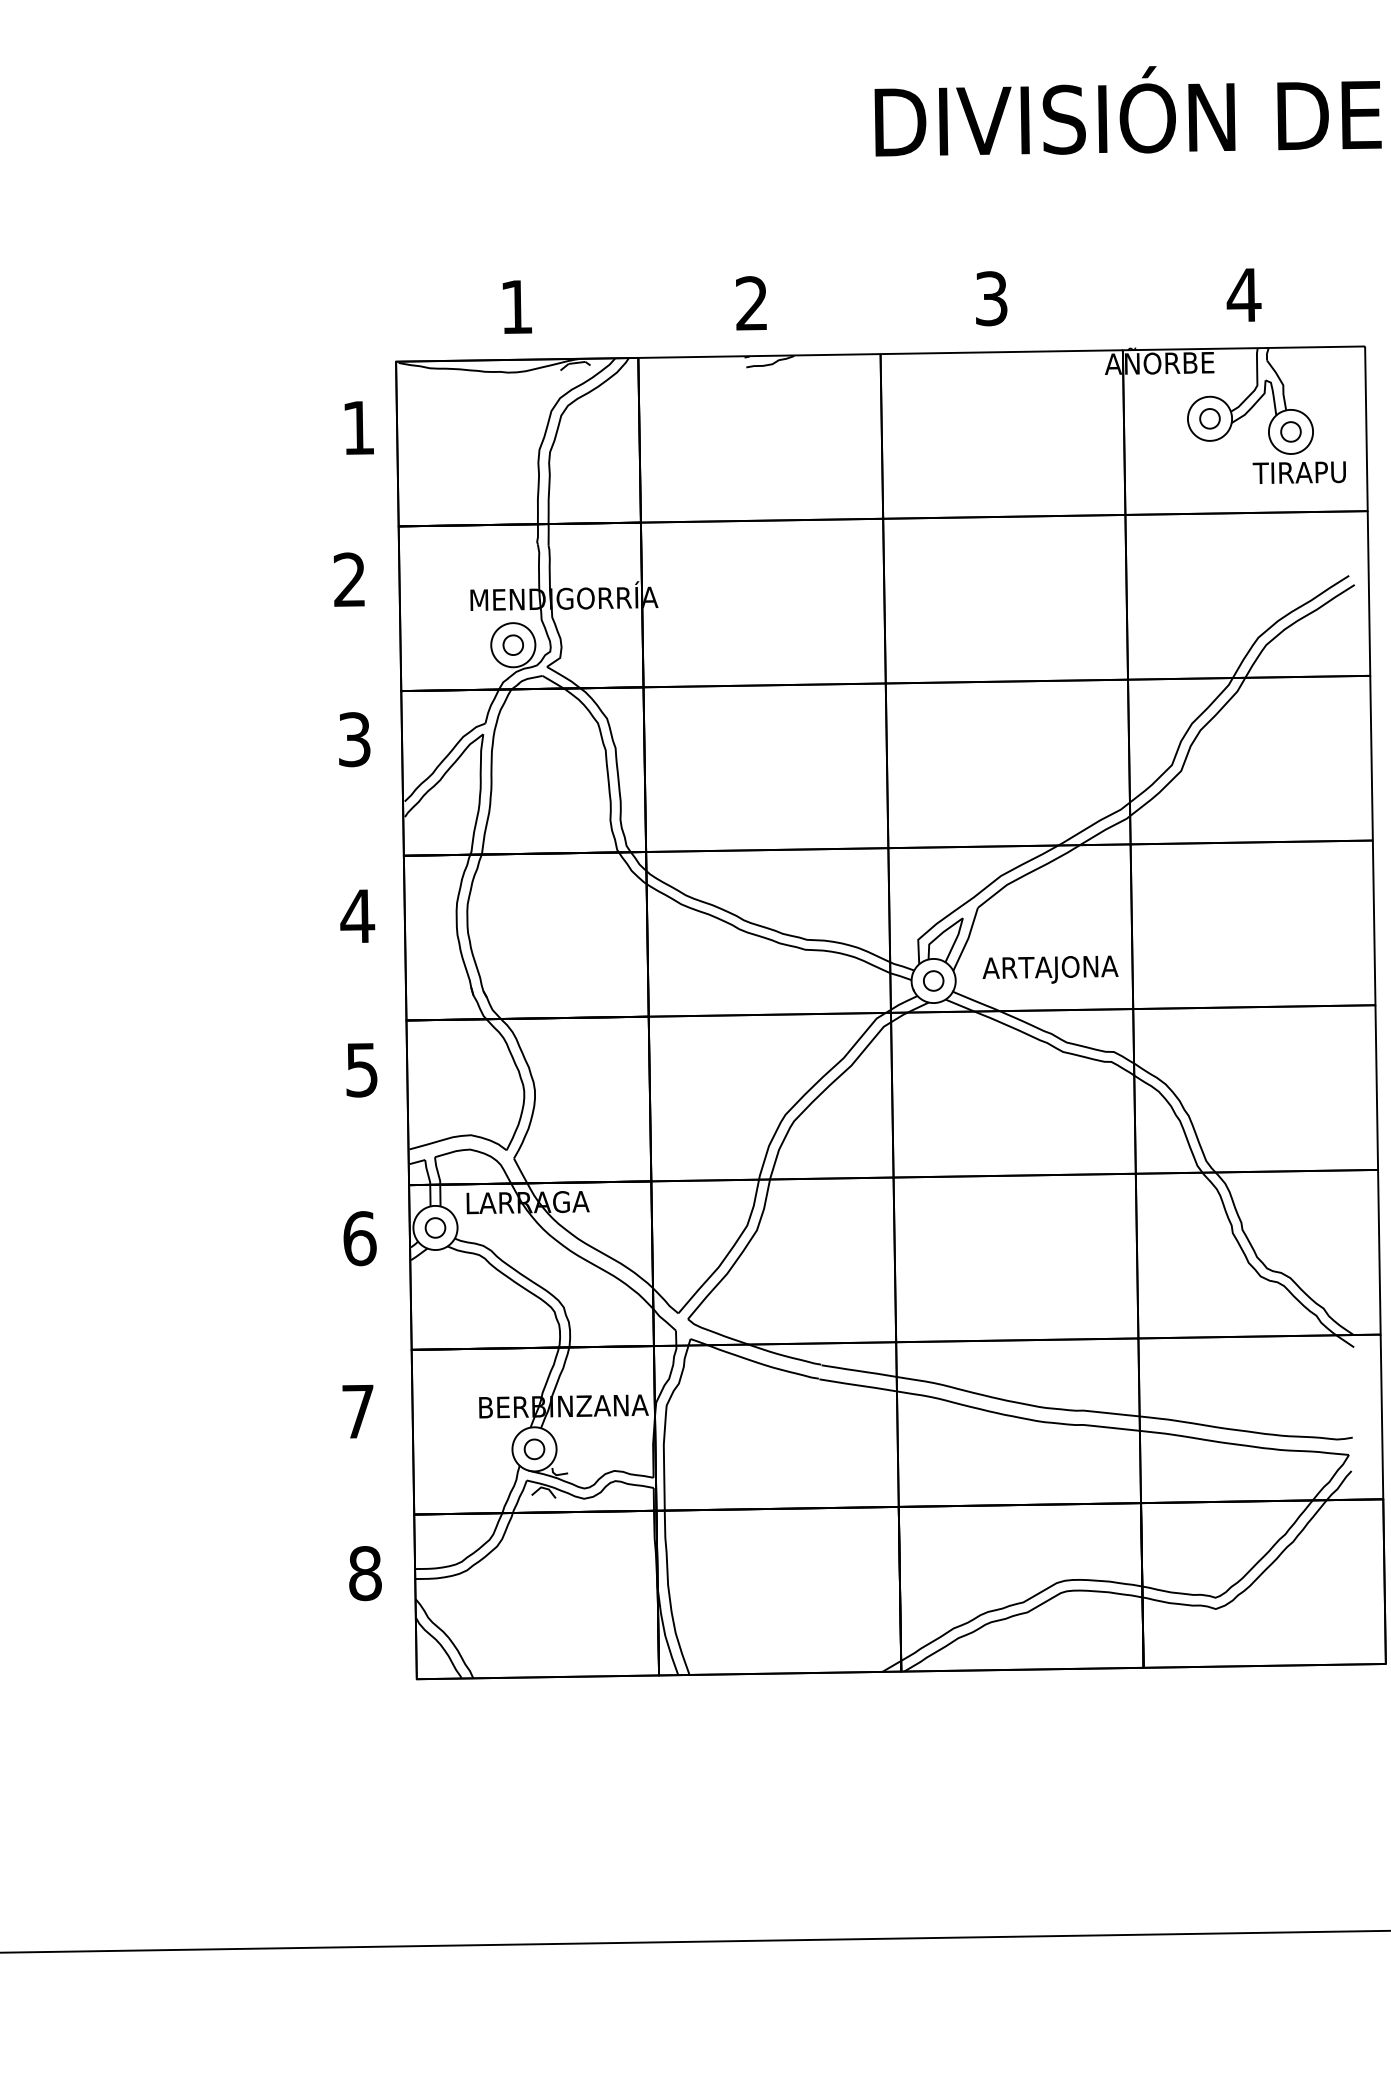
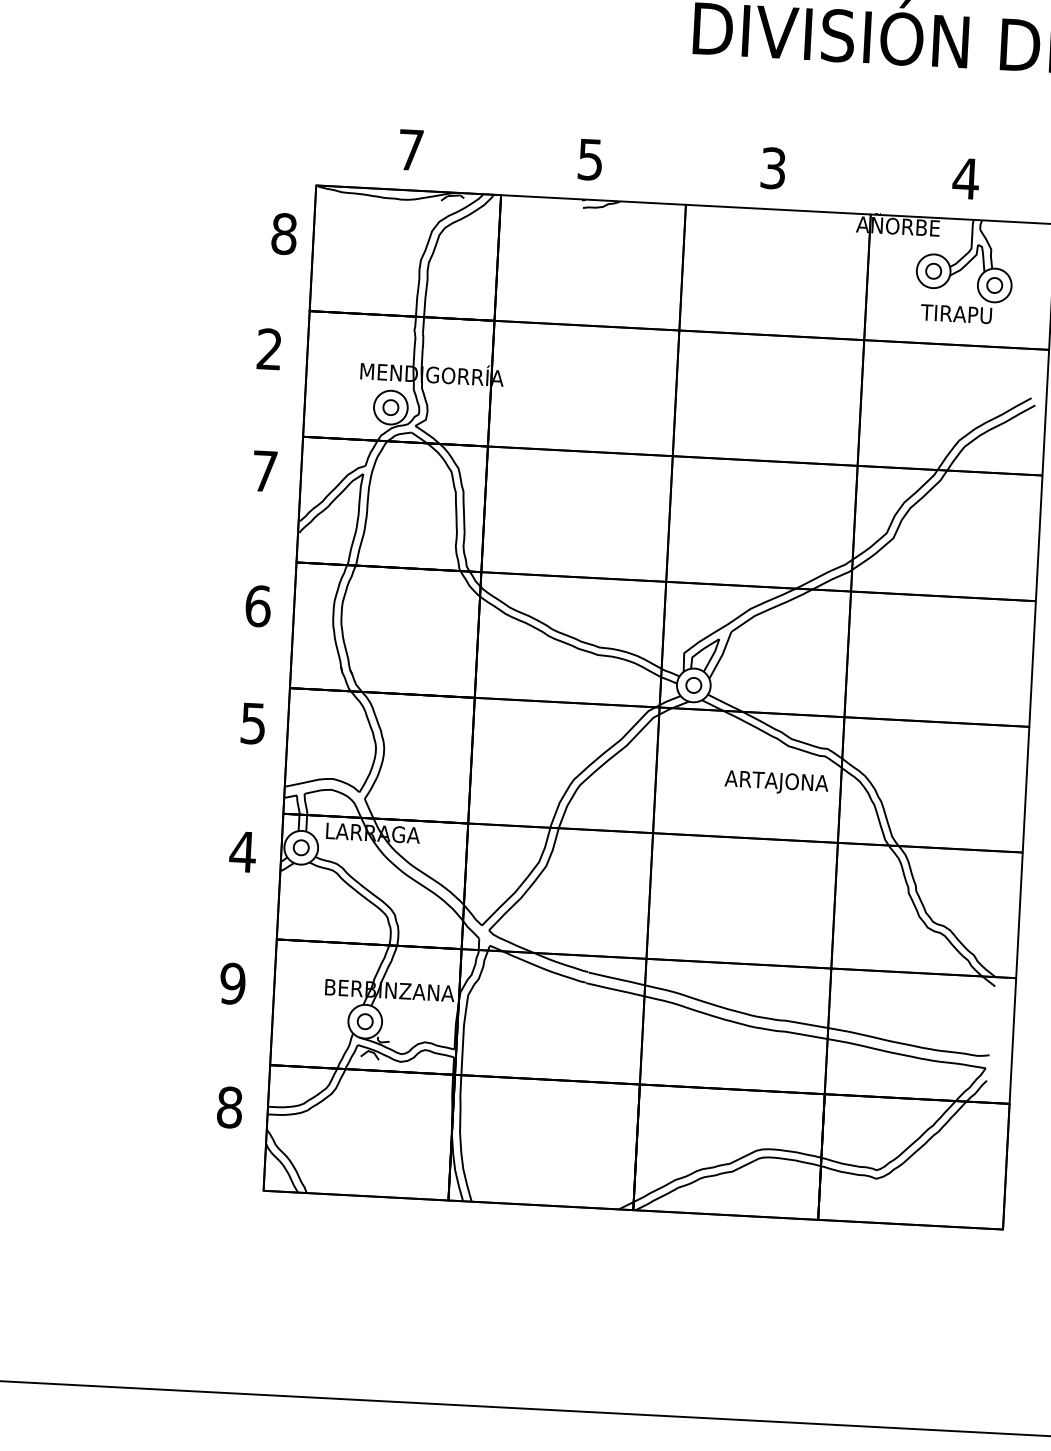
text: (751, 303) -> (590, 159), 2 -> 5
text: (516, 306) -> (410, 149), 1 -> 7
text: (358, 427) -> (284, 233), 1 -> 8
text: (1298, 472) -> (955, 313), moved
text: (354, 739) -> (264, 471), 3 -> 7
text: (357, 915) -> (258, 605), 4 -> 6
text: (1050, 969) -> (776, 782), moved
text: (359, 1238) -> (242, 851), 6 -> 4
text: (357, 1411) -> (232, 983), 7 -> 9

